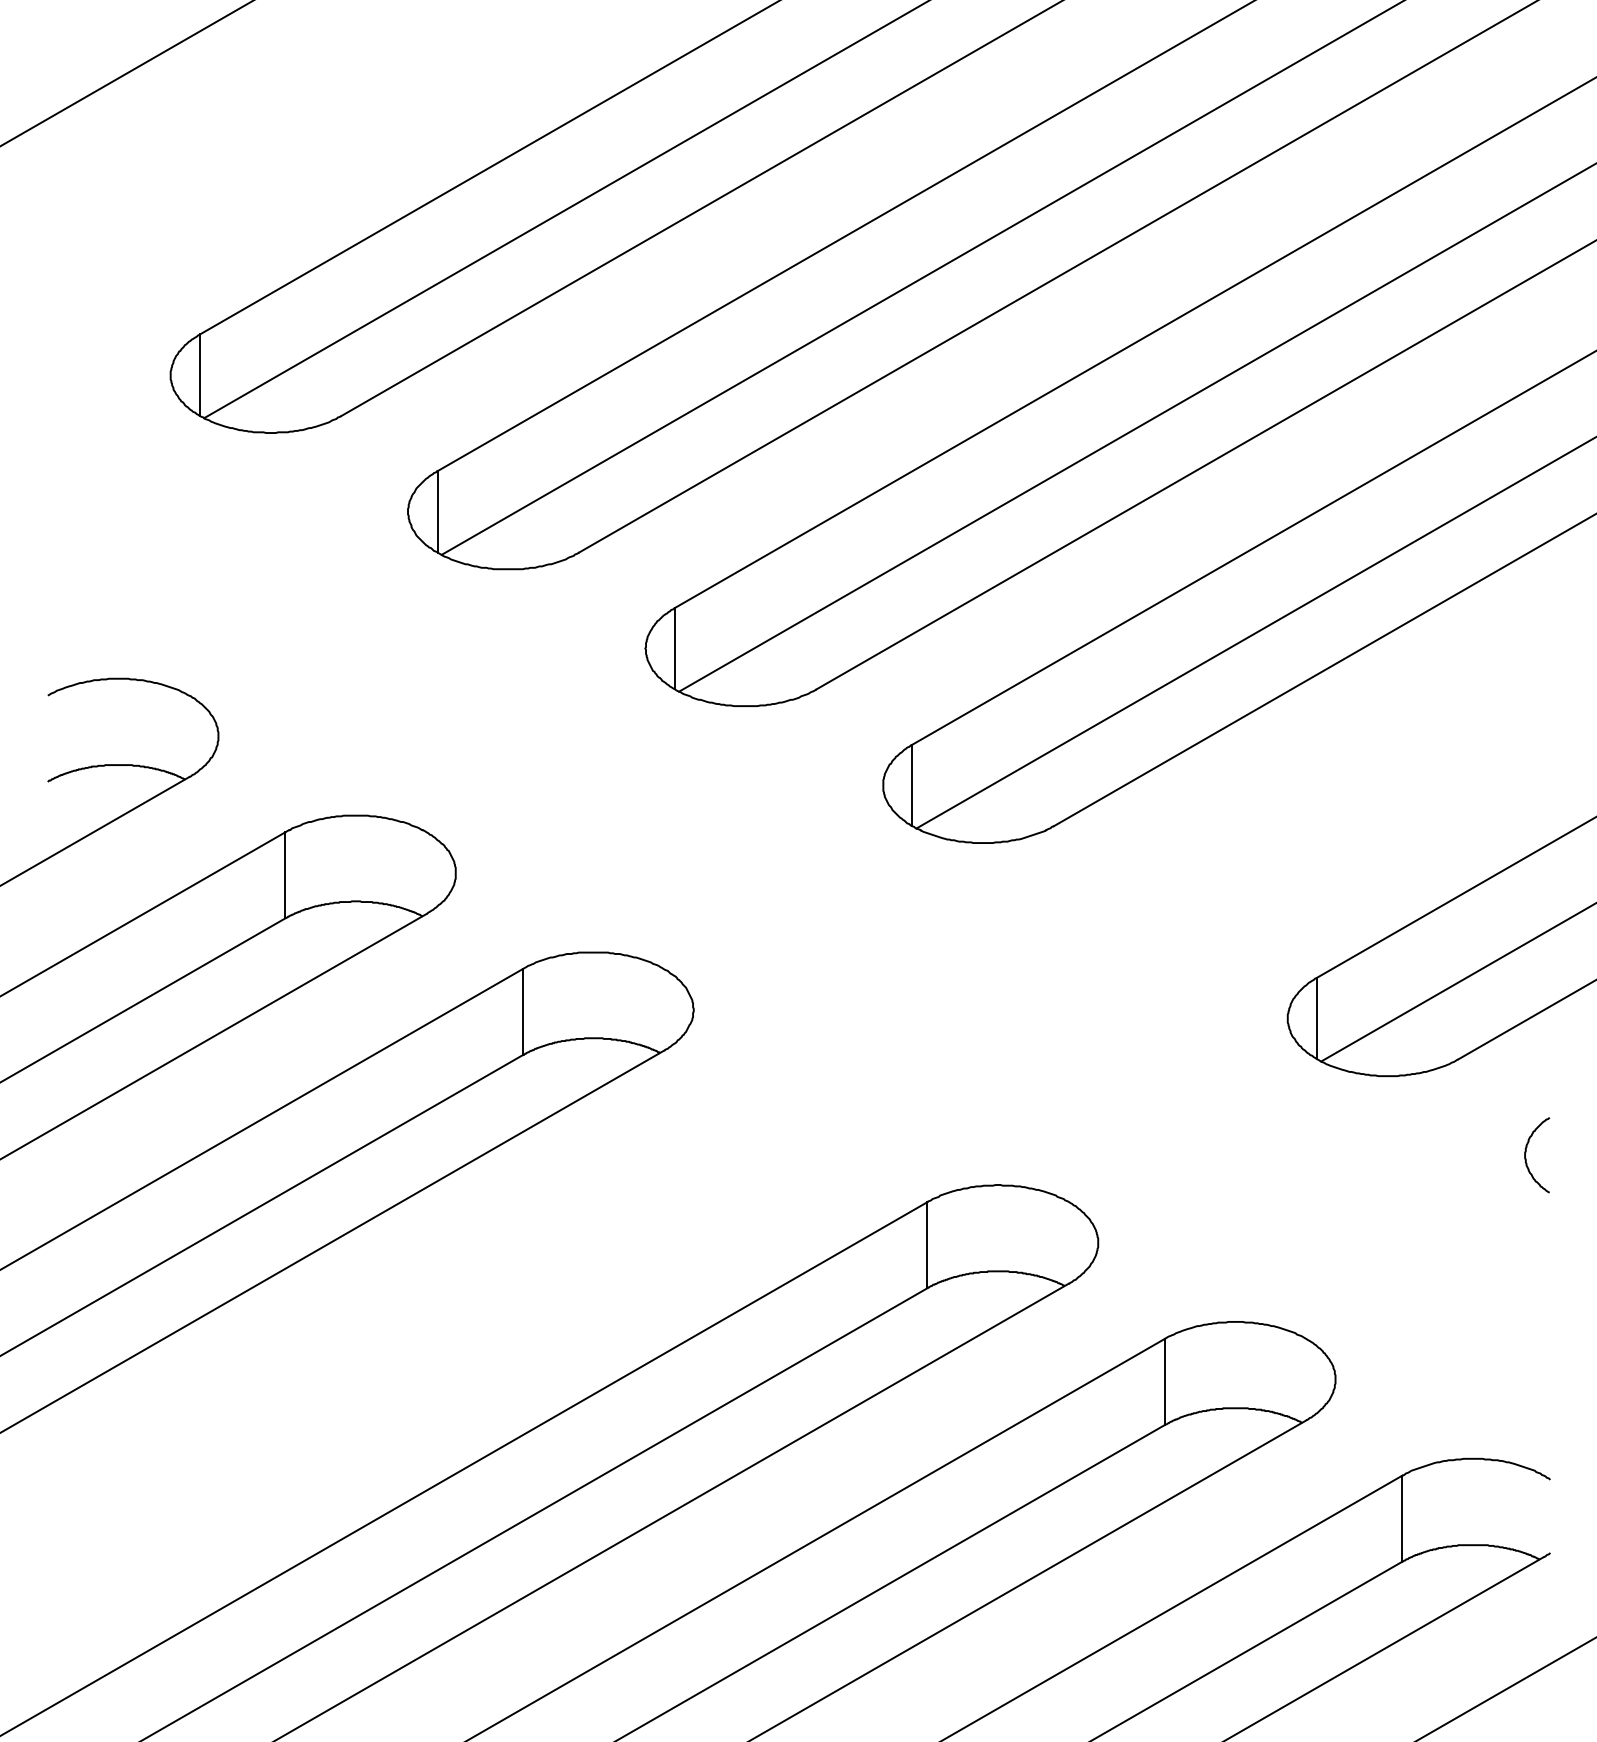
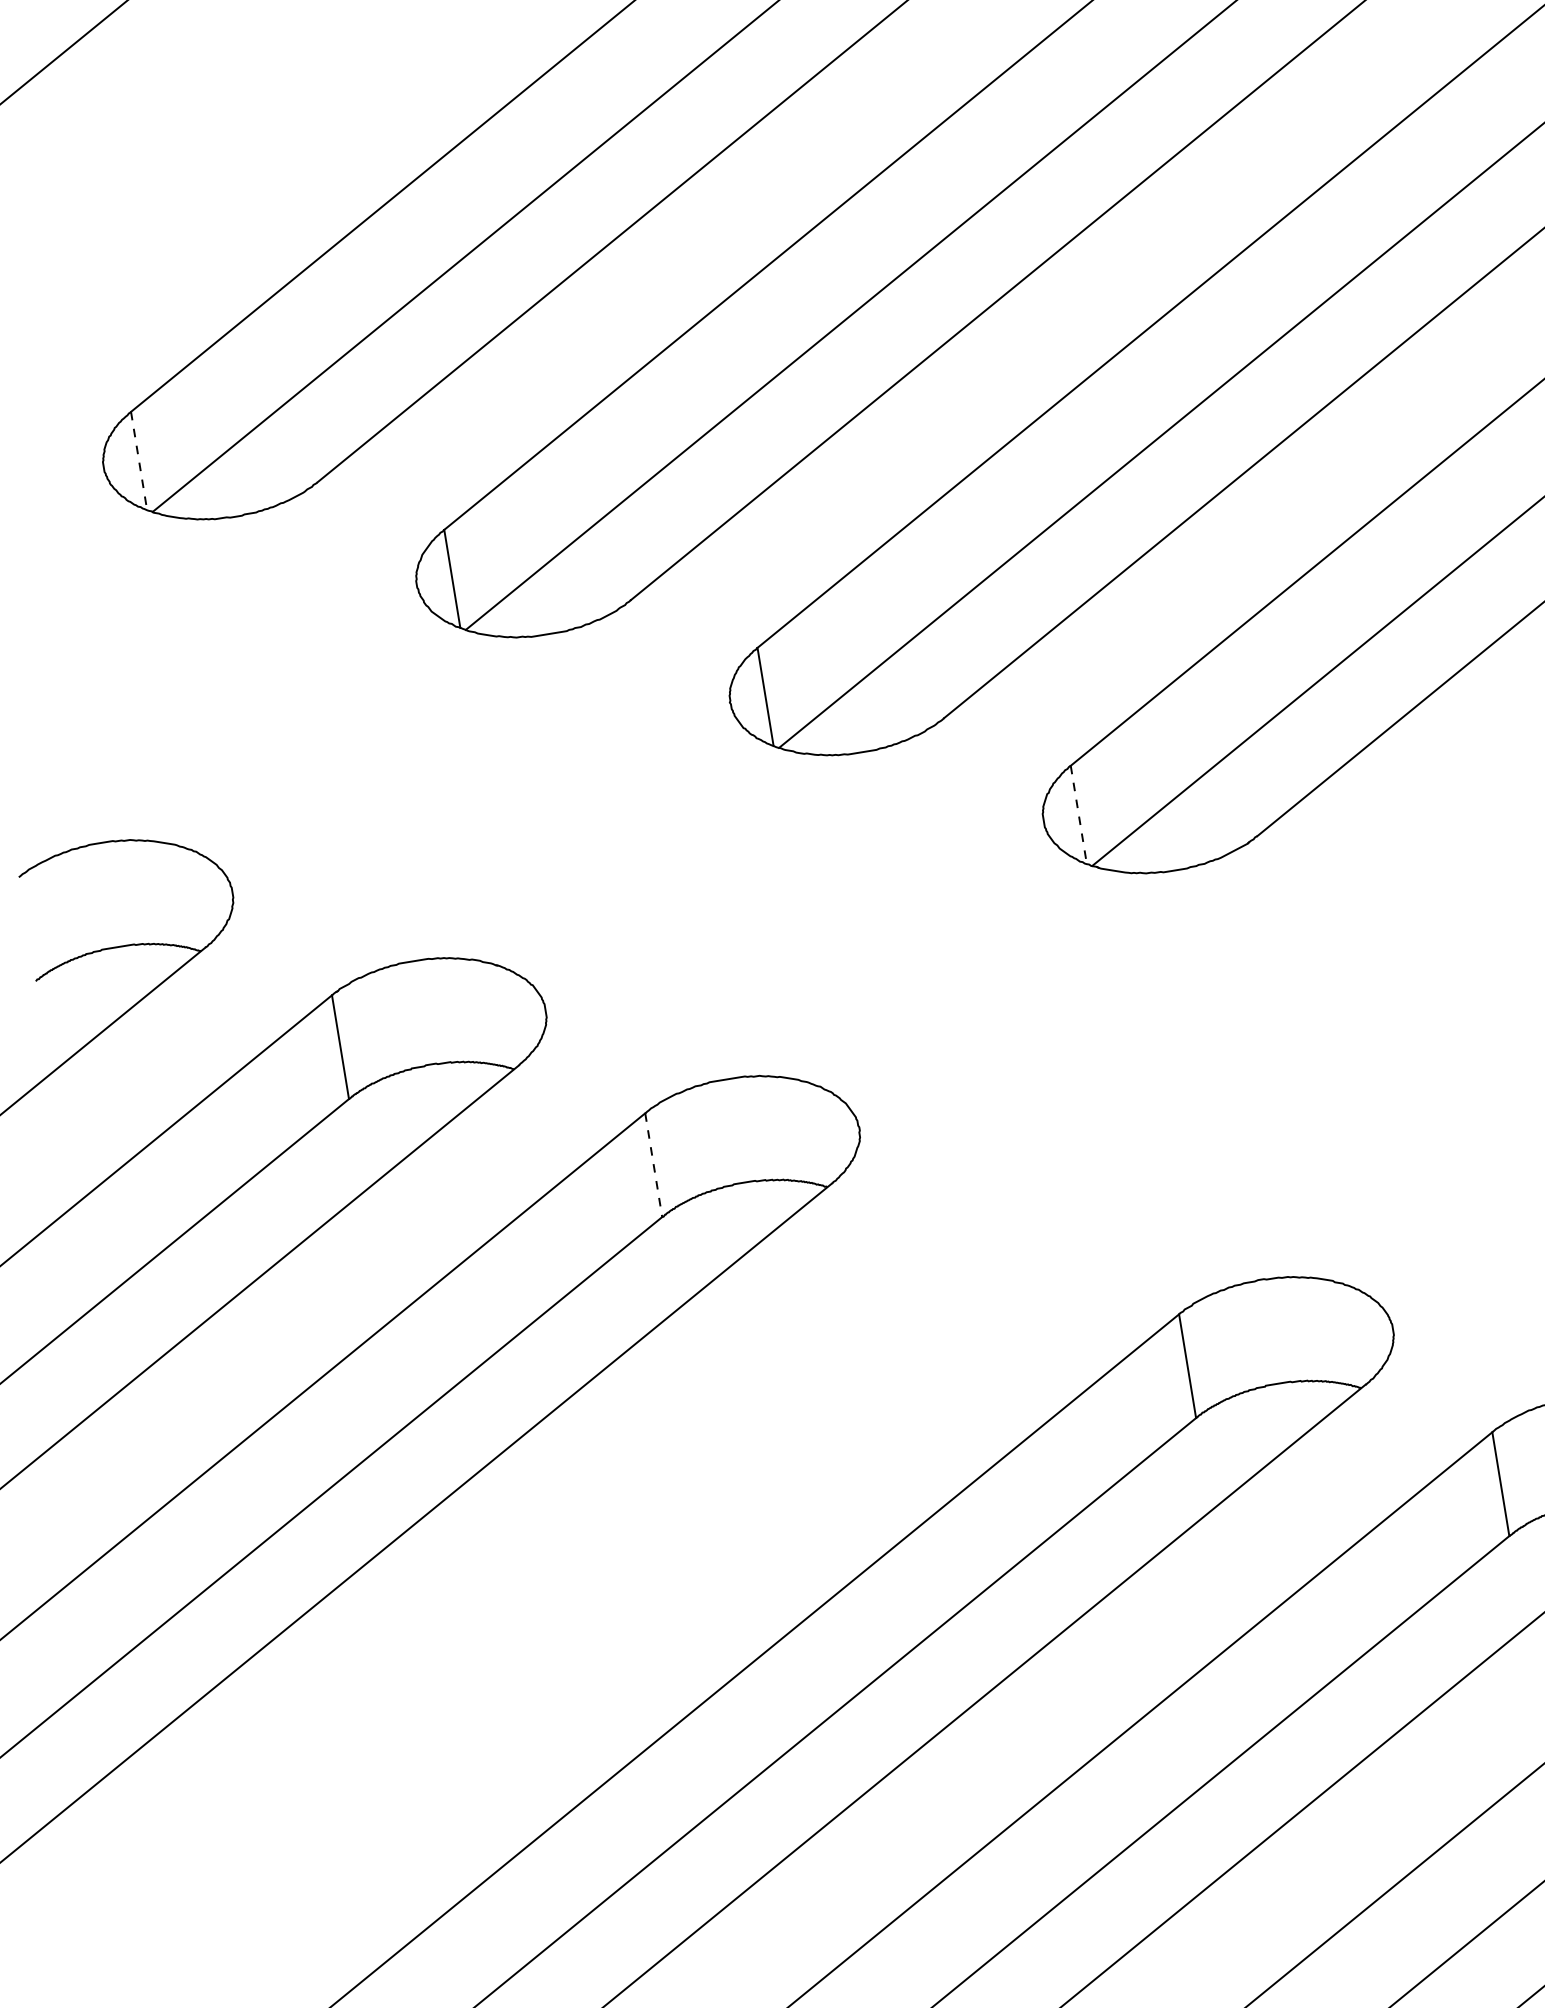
line: (200, 375) -> (139, 461), solid -> dashed
line: (912, 785) -> (1078, 814), solid -> dashed
line: (522, 1012) -> (653, 1165), solid -> dashed

